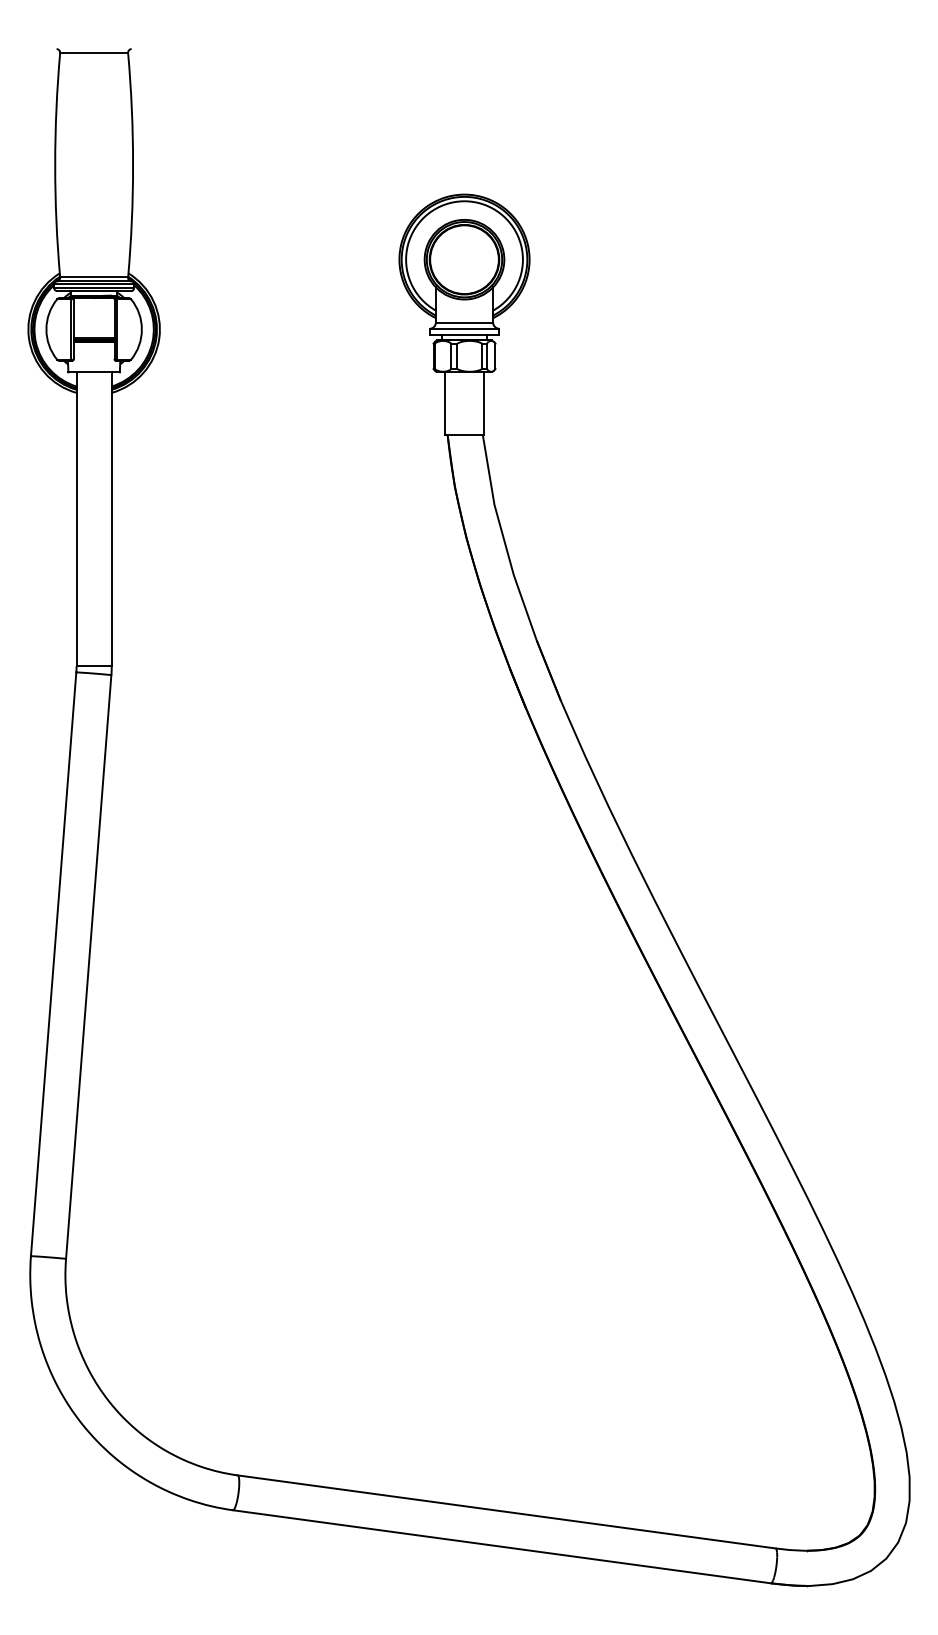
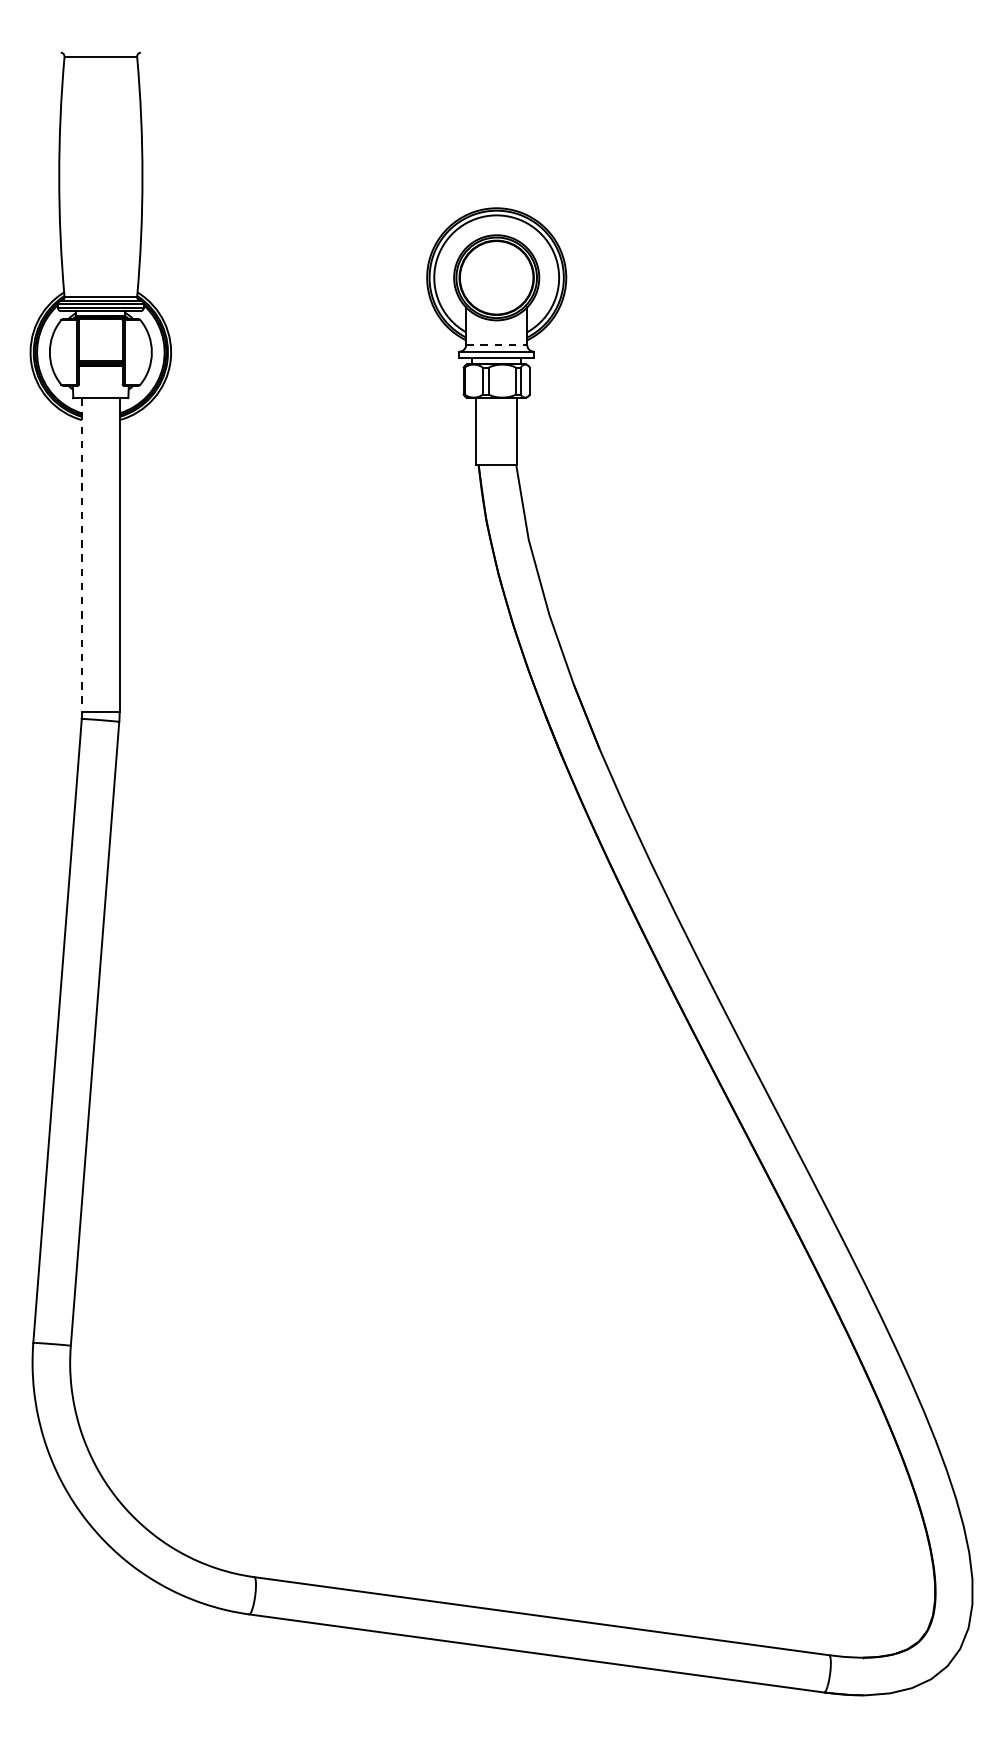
line: (464, 322) -> (496, 344), solid -> dashed
line: (76, 519) -> (81, 555), solid -> dashed

